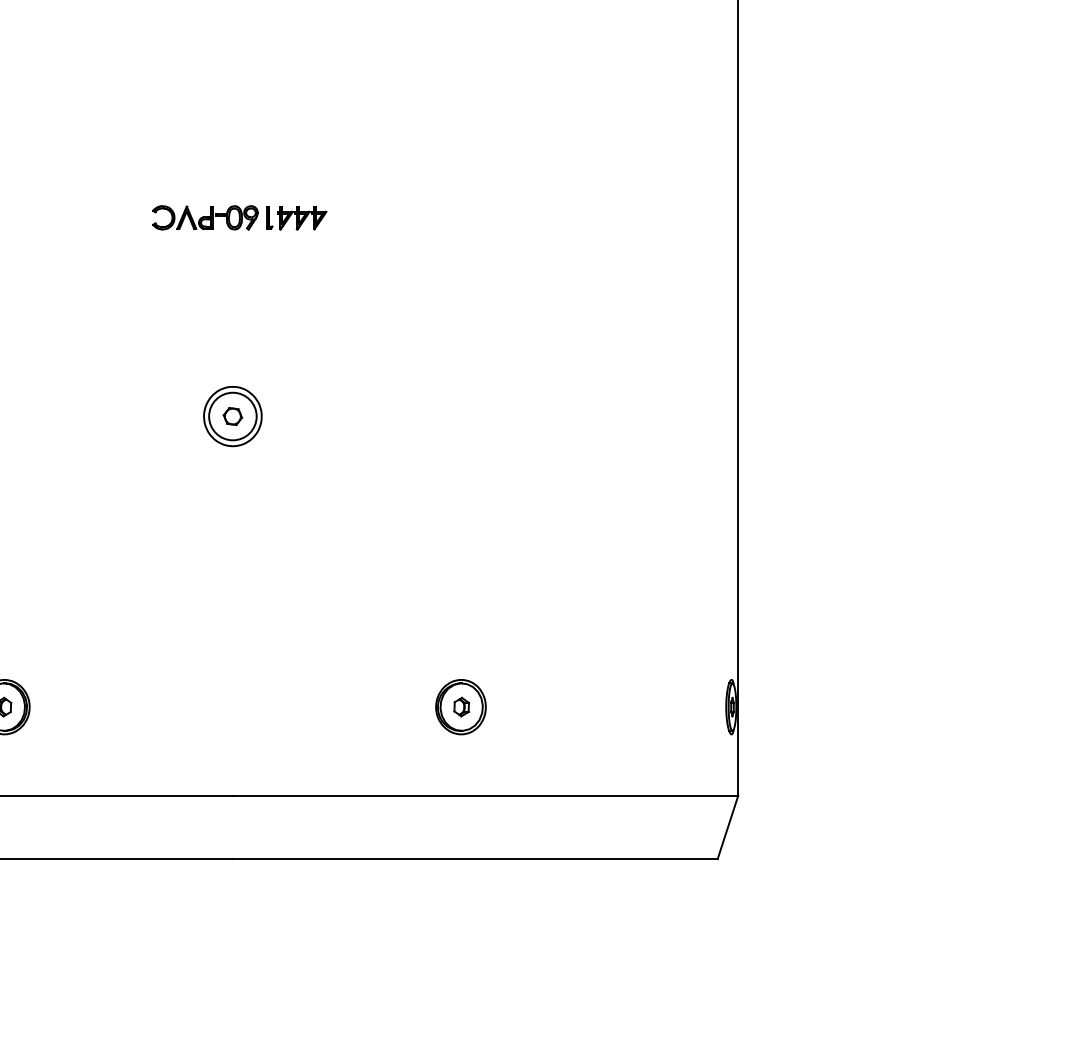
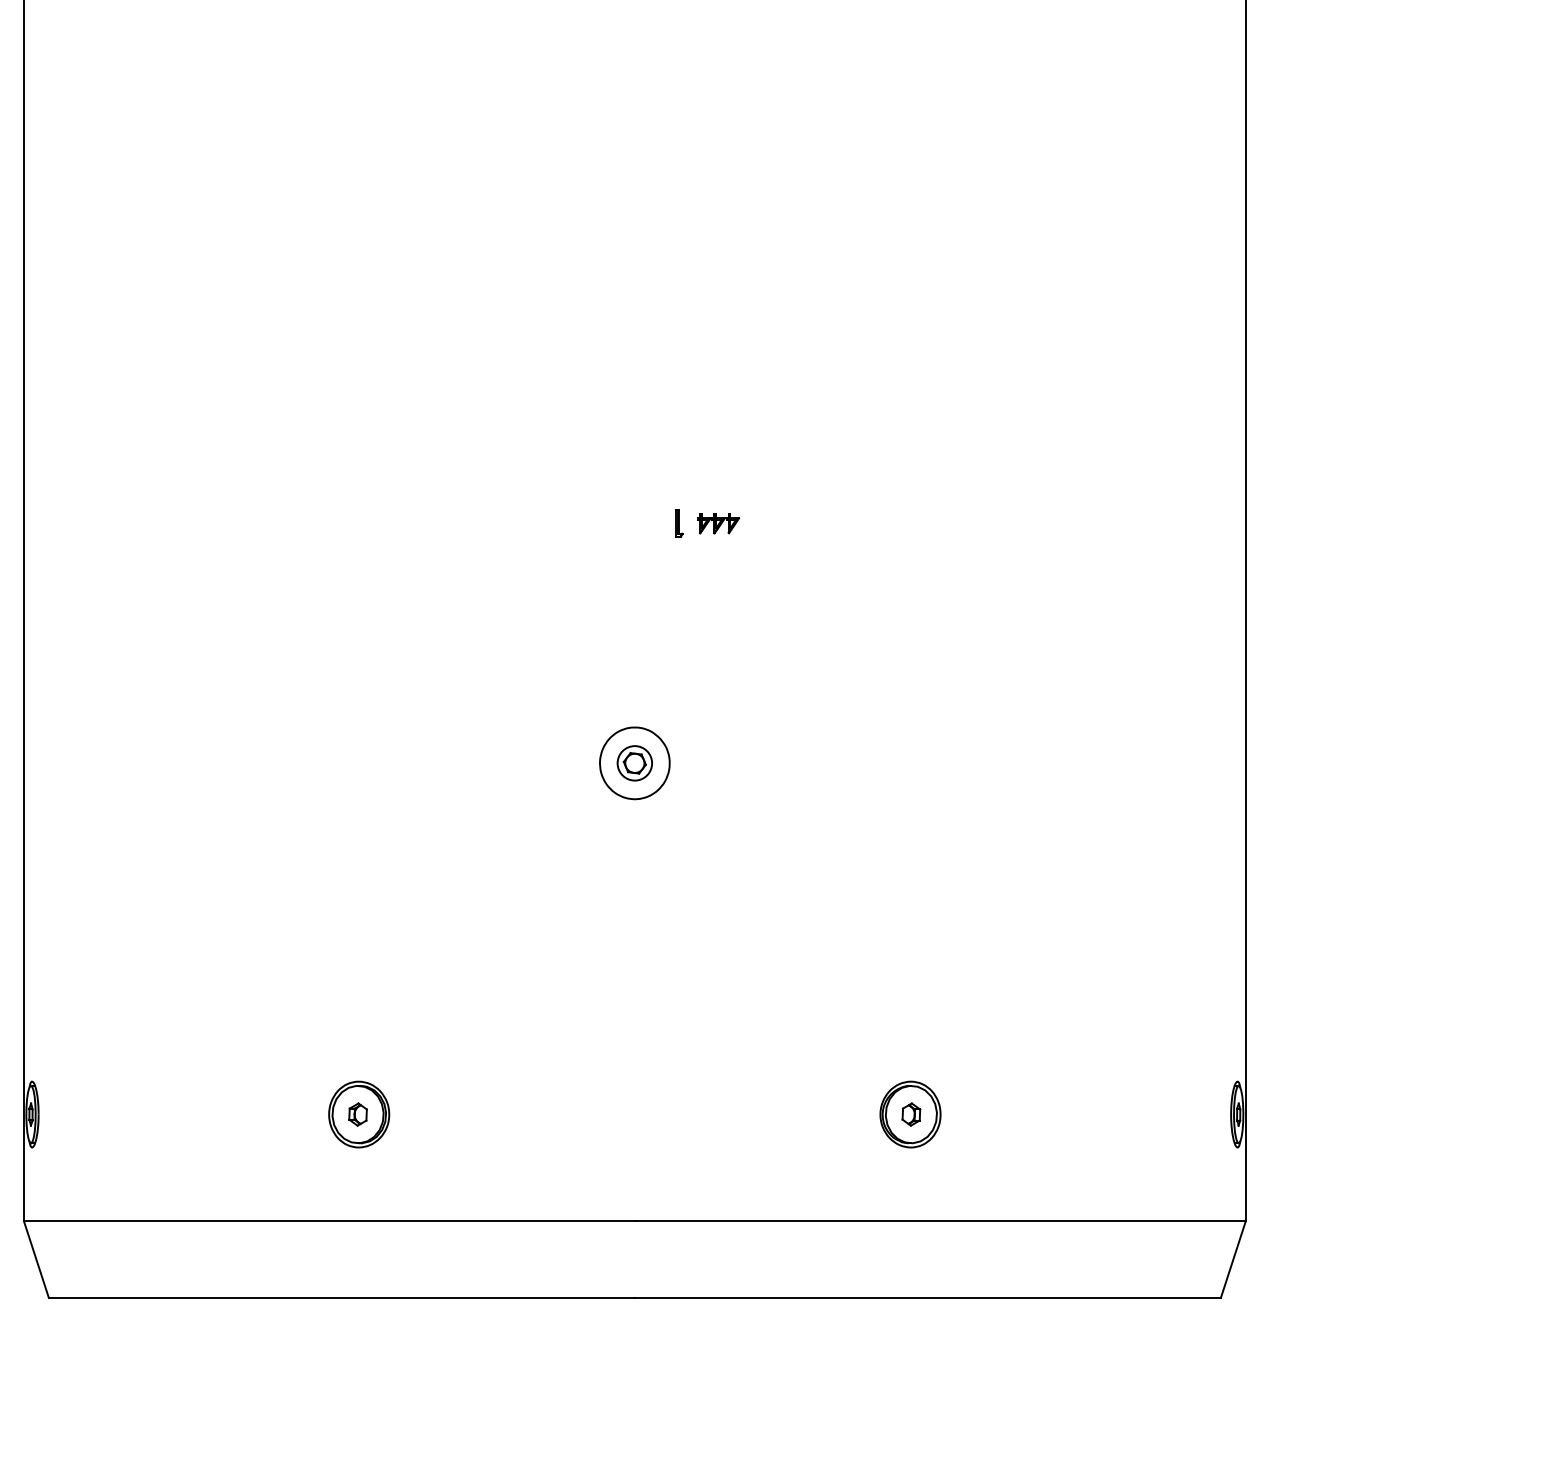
part: (205, 218) -> (601, 523), removed
part: (302, 218) -> (718, 523), size x0.7
circle: (232, 416) -> (634, 763), size x0.6

